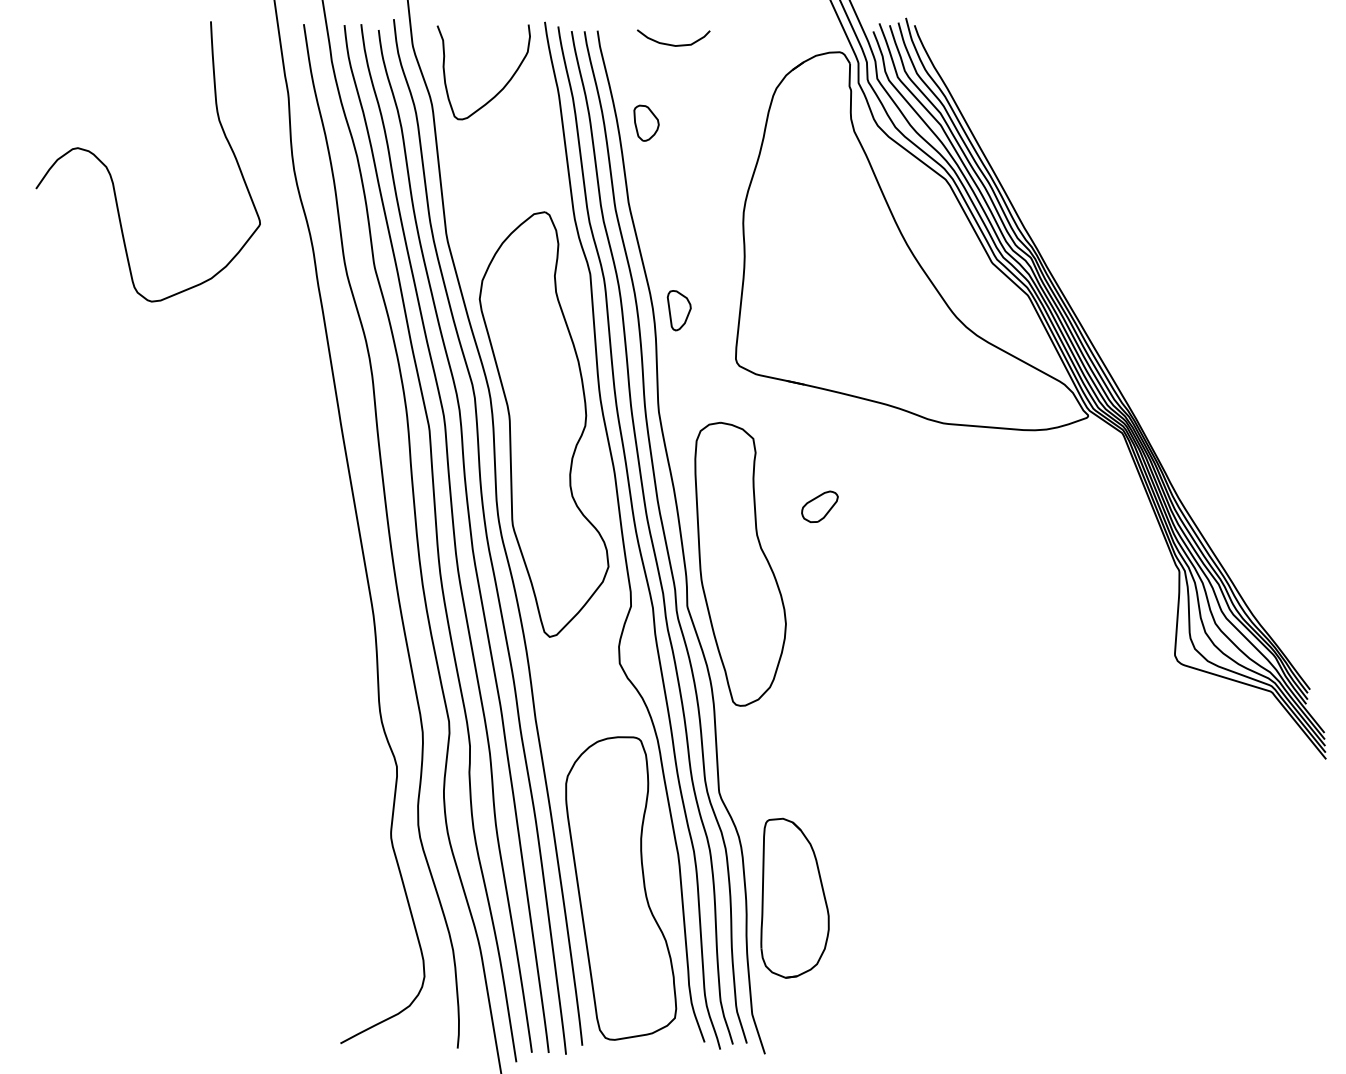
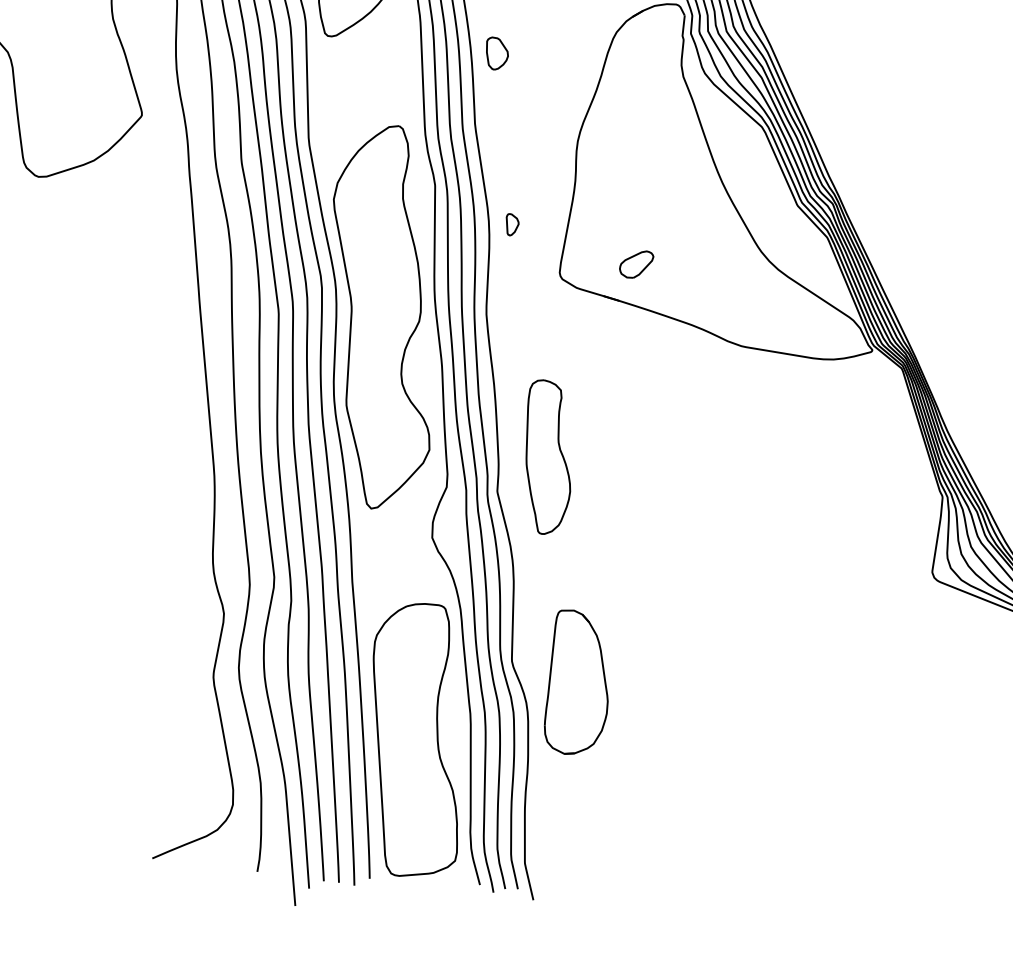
part: (678, 310) -> (511, 224), size x0.6
part: (819, 506) -> (636, 264), moved
part: (740, 563) -> (548, 456), size x0.6
part: (794, 897) -> (578, 682), moved

